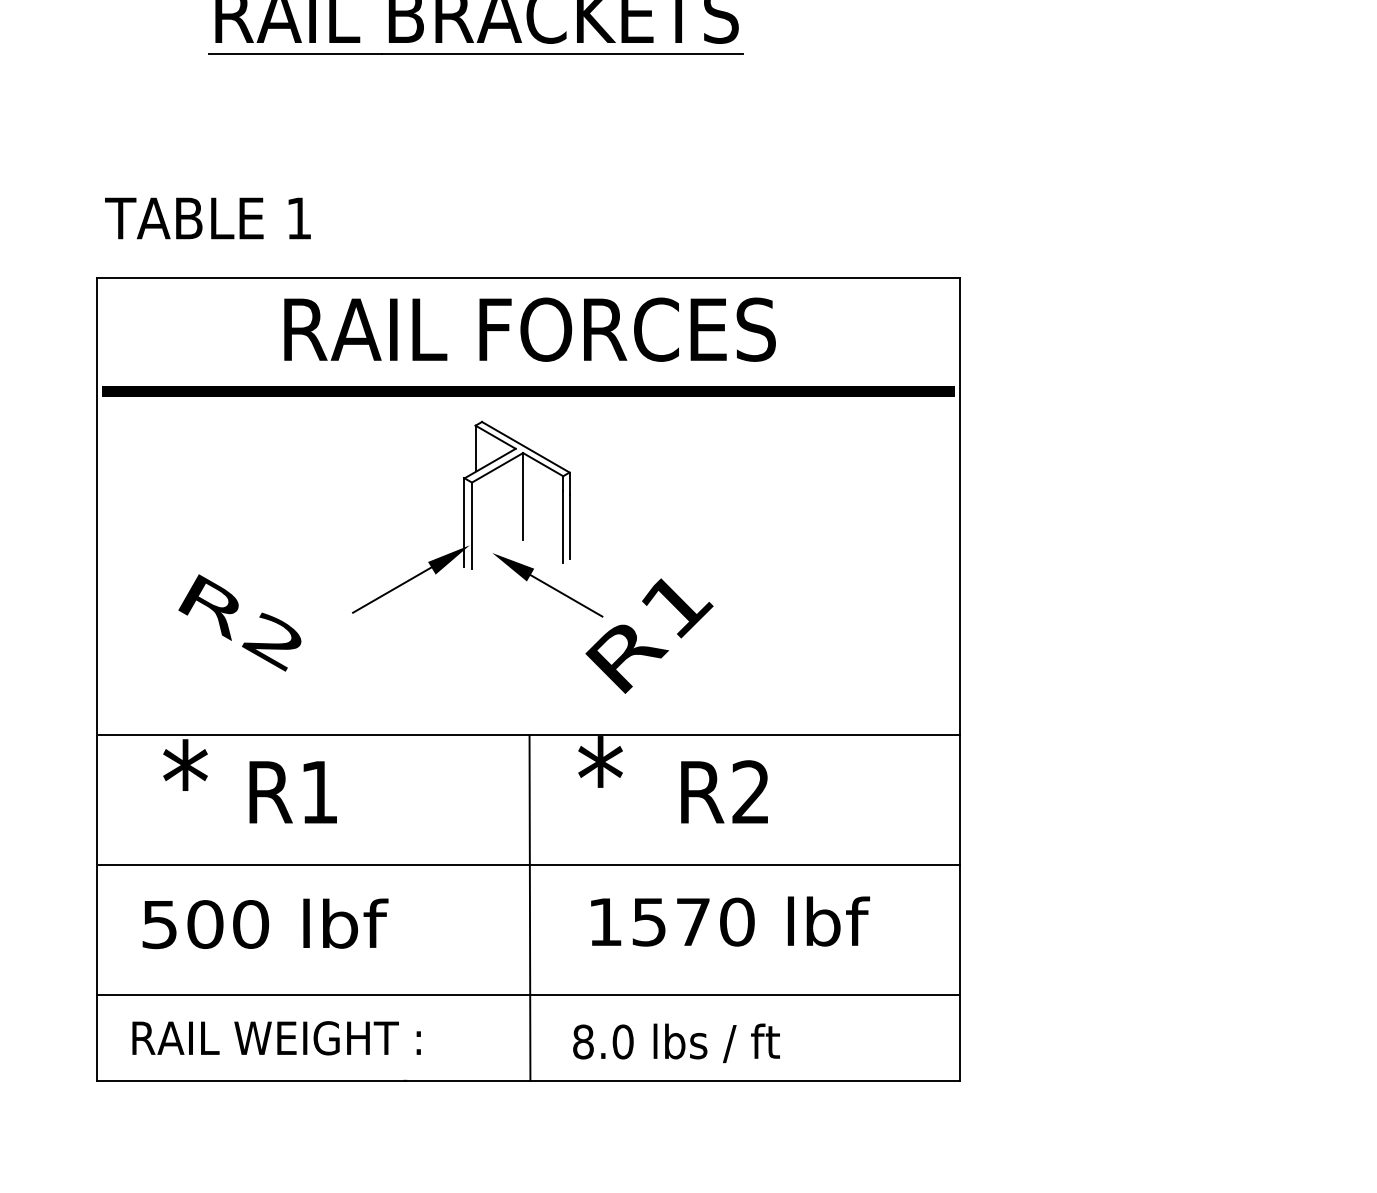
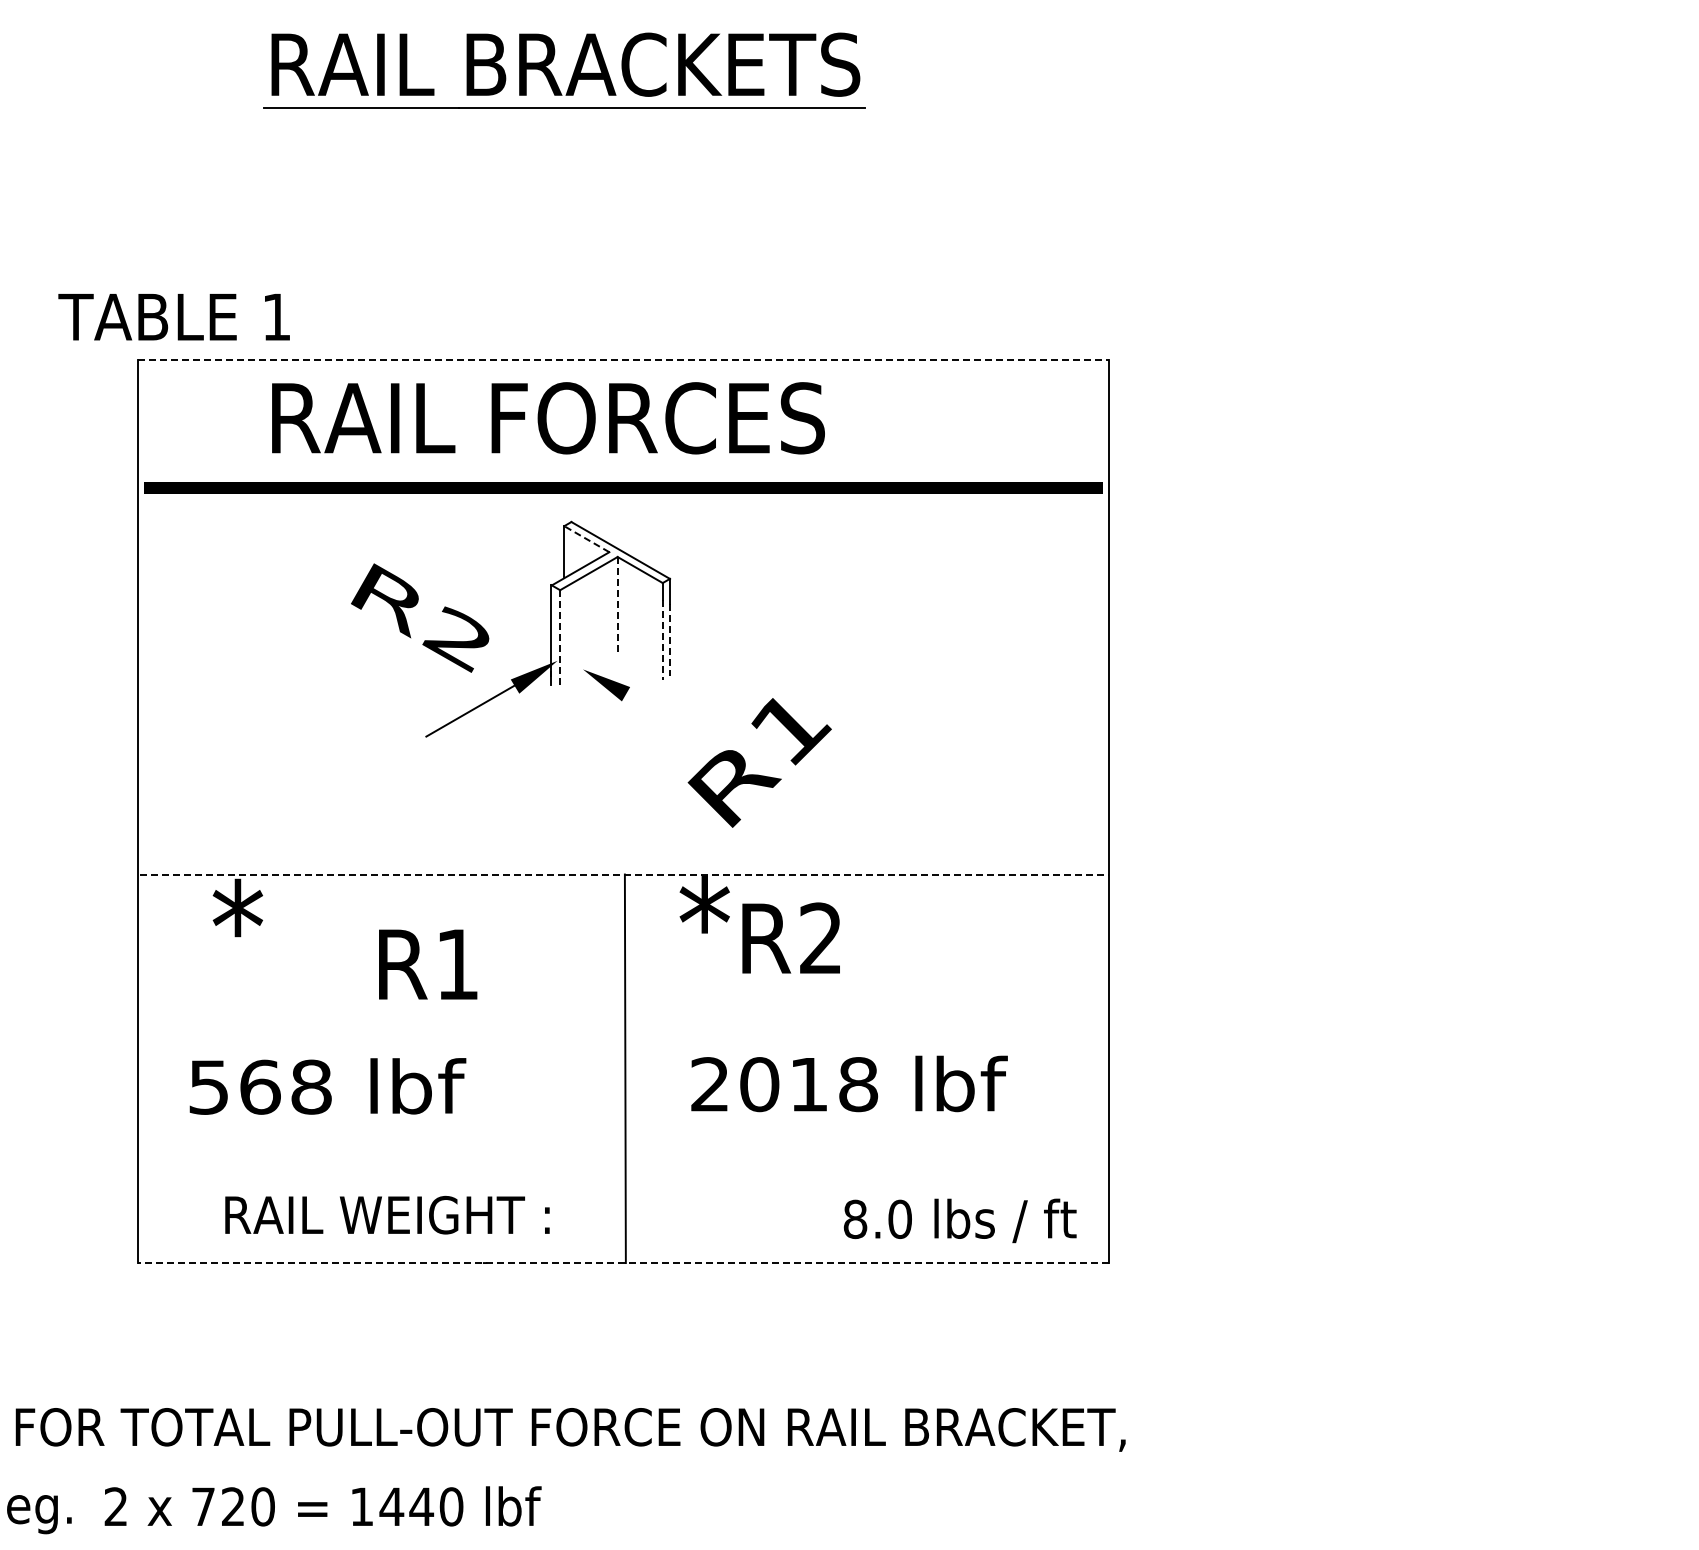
text: (207, 218) -> (173, 317), moved
line: (529, 278) -> (624, 360), solid -> dashed
text: (530, 329) -> (548, 418), moved
line: (495, 436) -> (586, 538), solid -> dashed
line: (522, 496) -> (617, 605), solid -> dashed
line: (472, 525) -> (560, 638), solid -> dashed
line: (562, 527) -> (662, 640), solid -> dashed
line: (569, 527) -> (669, 640), solid -> dashed
line: (566, 595) -> (666, 717), removed
text: (240, 622) -> (420, 617), moved
line: (530, 735) -> (625, 874), solid -> dashed
text: (723, 791) -> (790, 937), moved
text: (293, 792) -> (428, 964), moved
line: (529, 865) -> (624, 1020), removed
text: (671, 922) -> (784, 1084), 1570 -> 2018
text: (227, 923) -> (285, 1086), 500 -> 568
line: (527, 994) -> (622, 1166), removed
text: (276, 1037) -> (387, 1214), moved
text: (675, 1042) -> (959, 1220), moved
line: (528, 1081) -> (623, 1263), solid -> dashed

